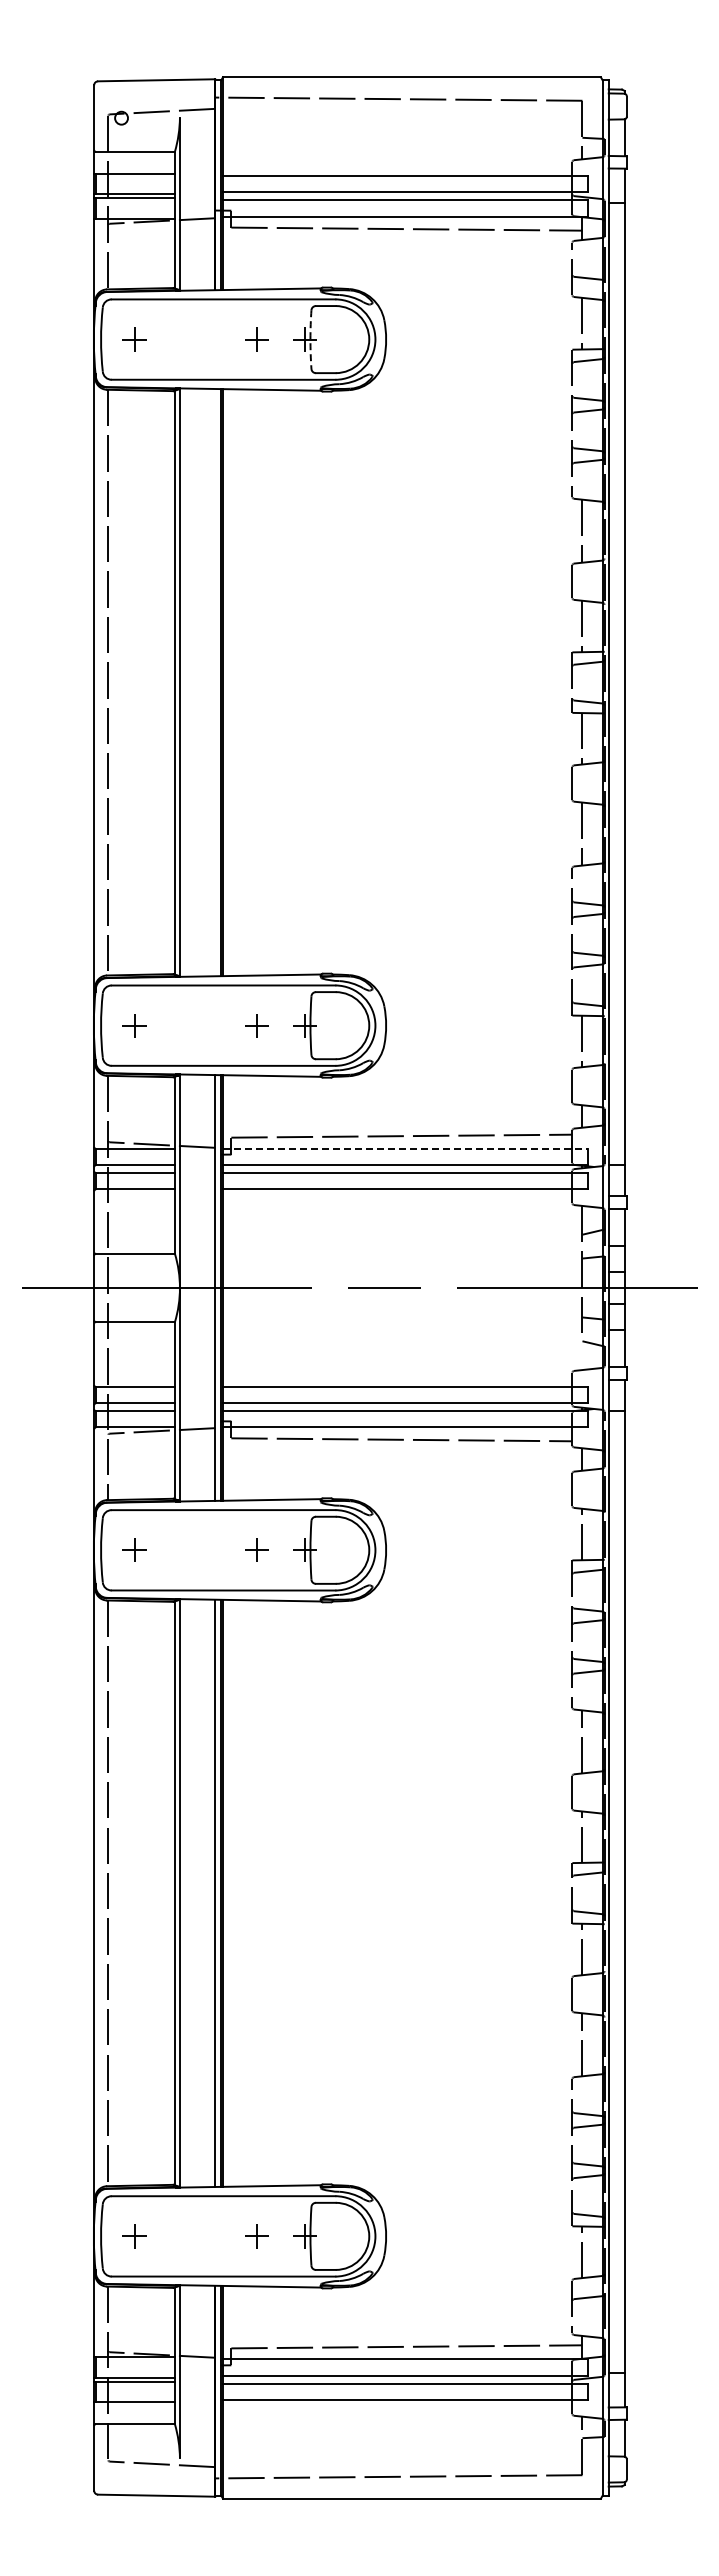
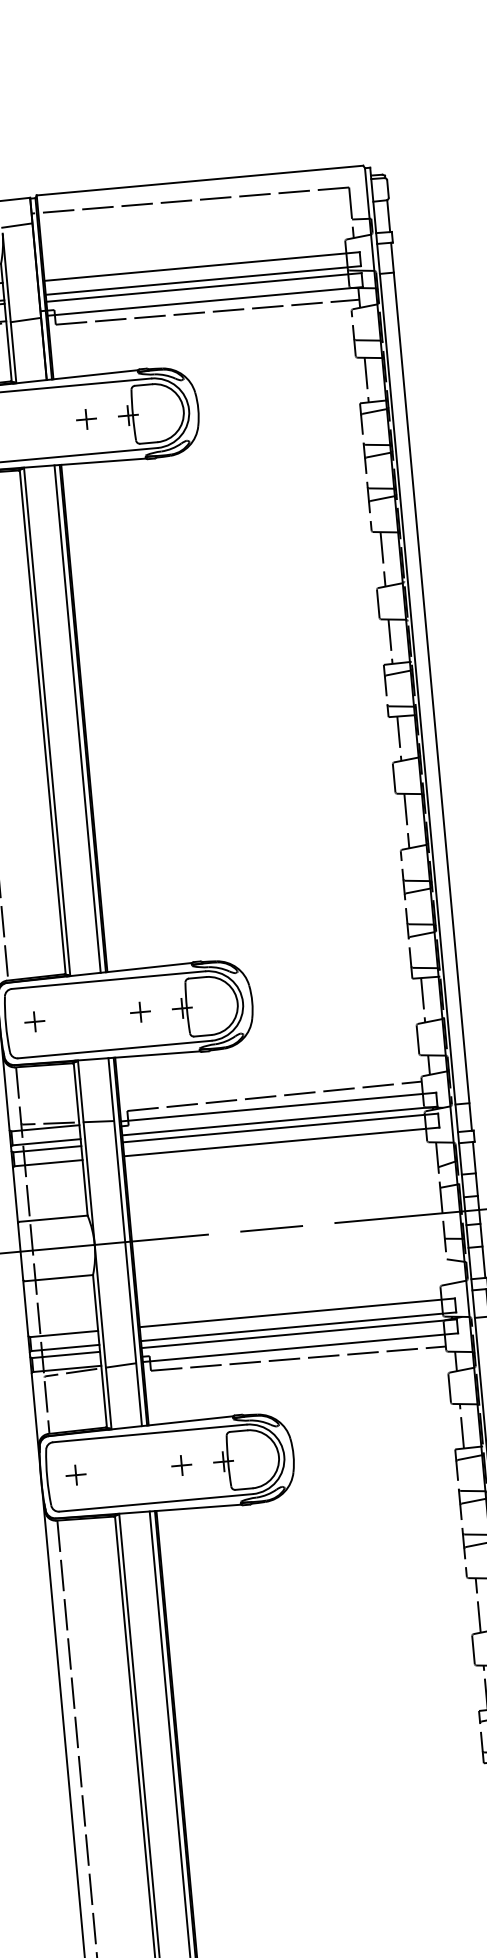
arc: (310, 339) -> (132, 415), dashed -> solid
line: (215, 682) -> (77, 718), added
line: (405, 1148) -> (278, 1106), dashed -> solid

